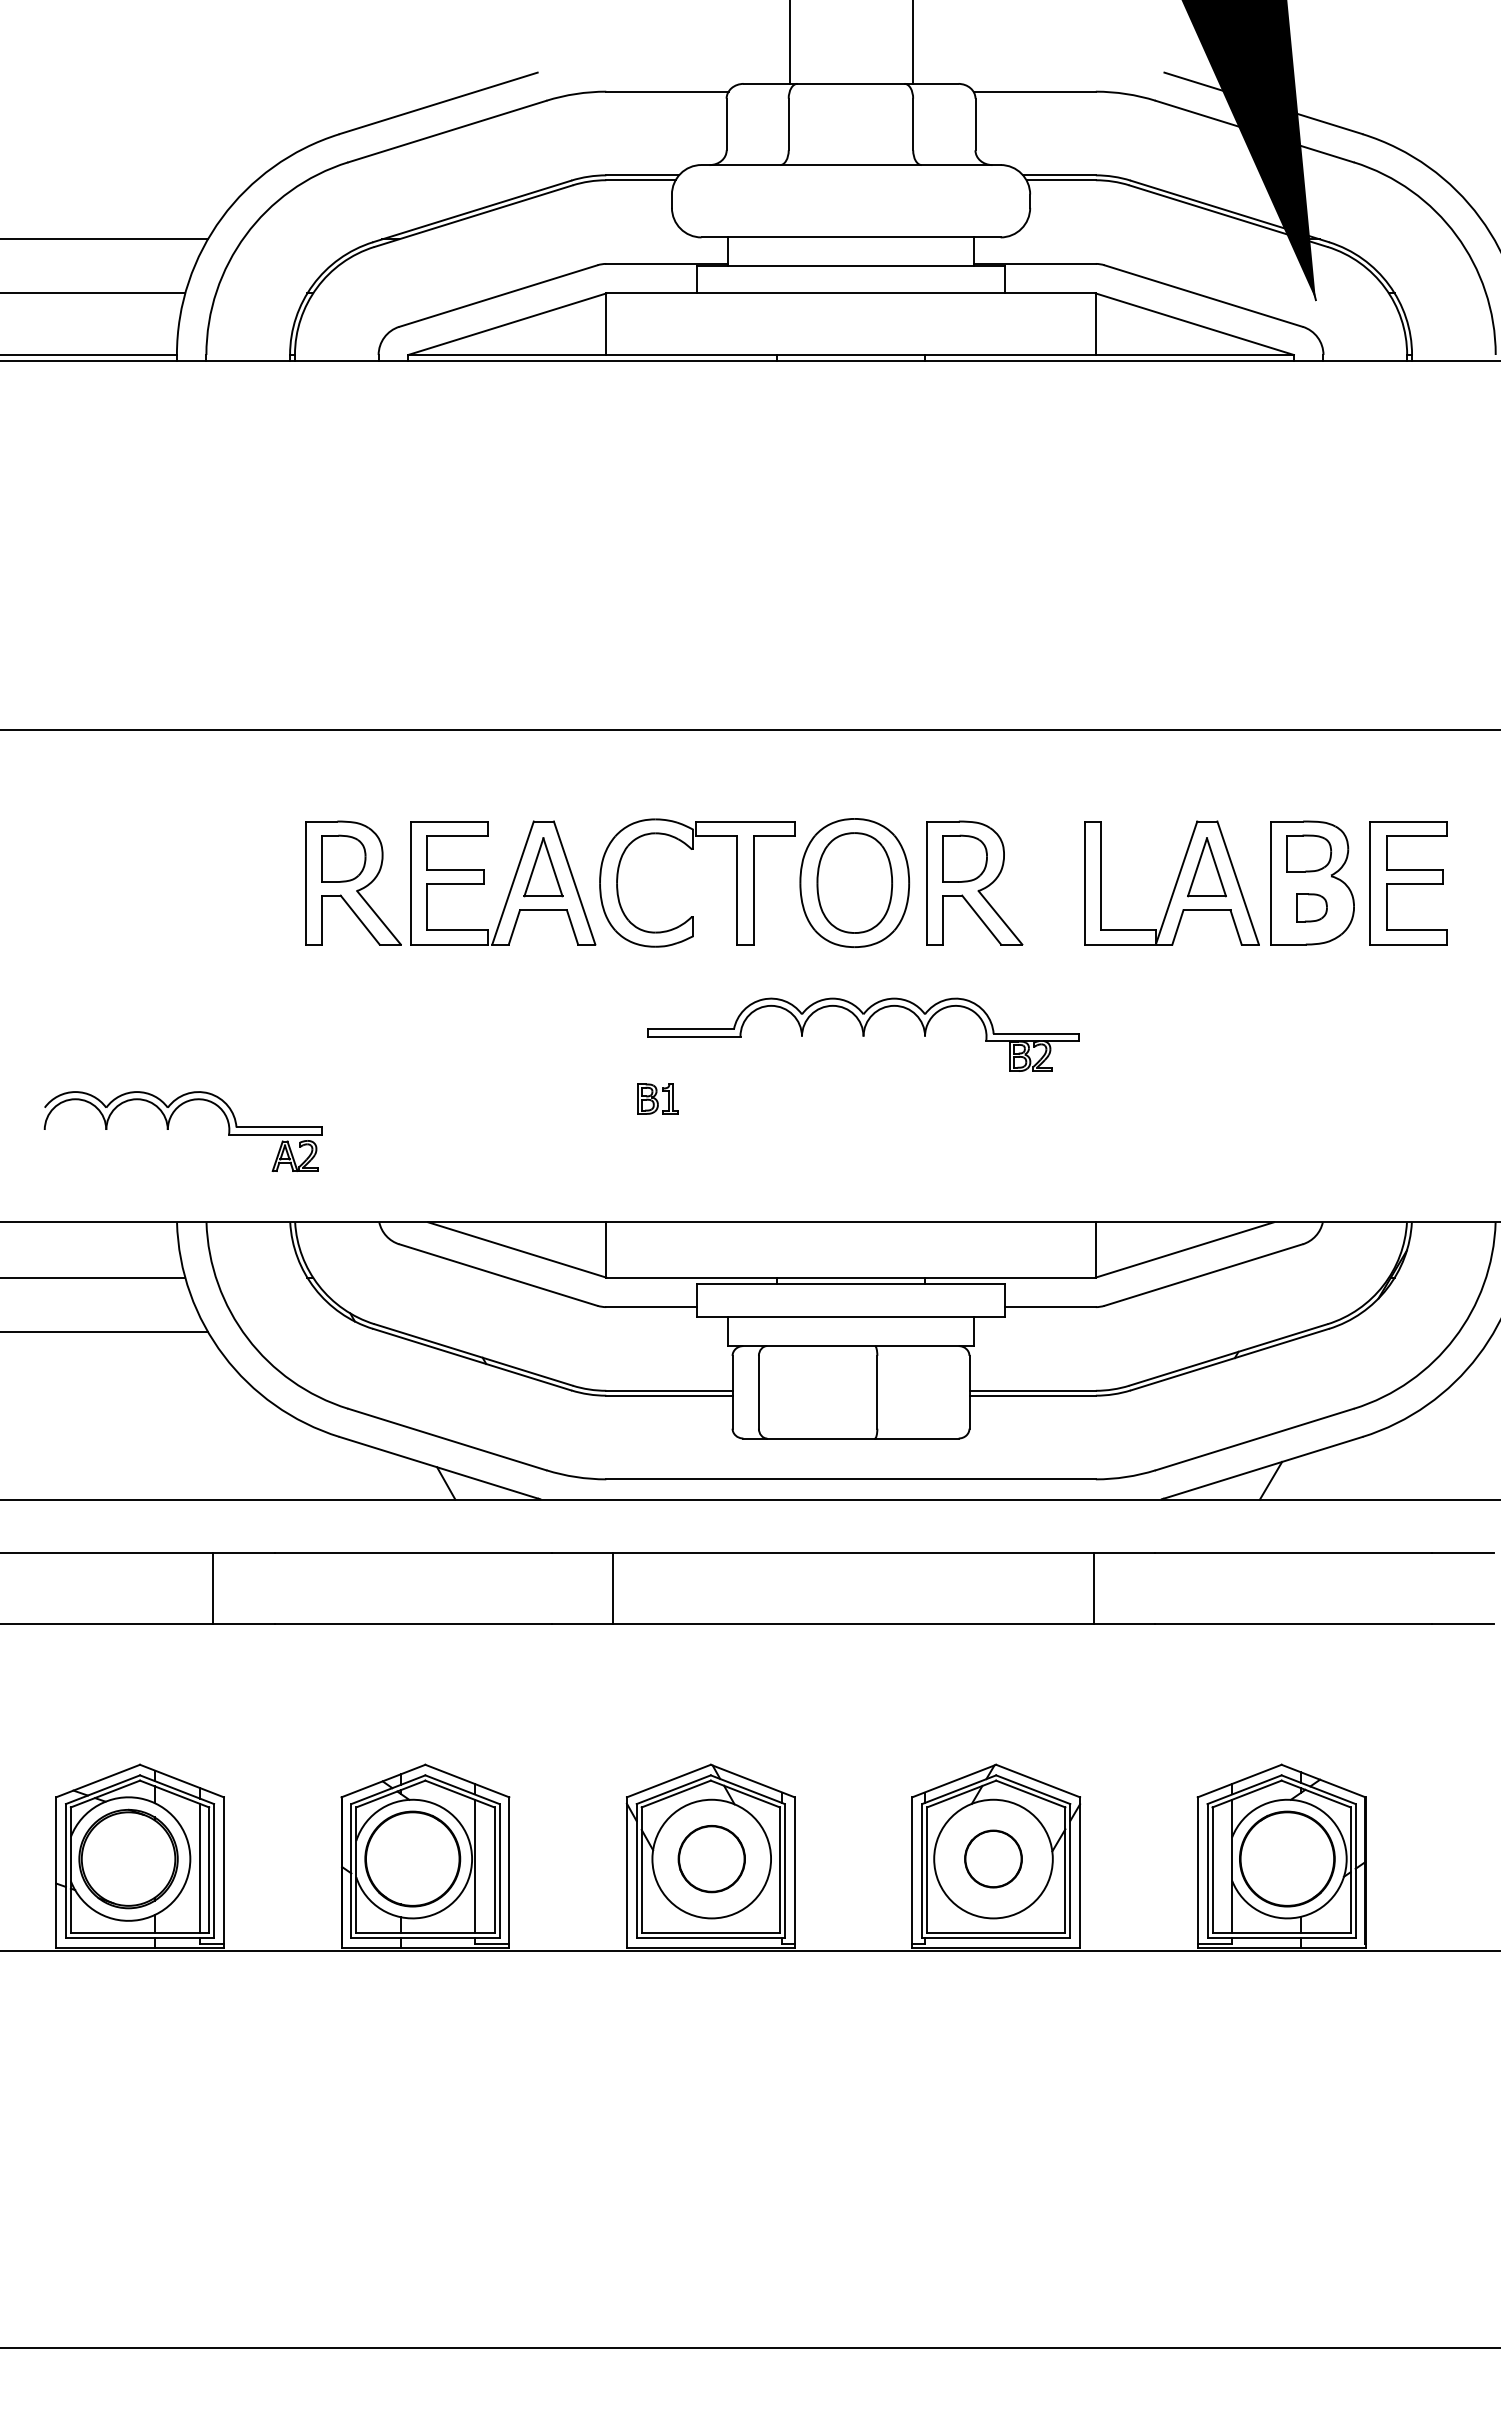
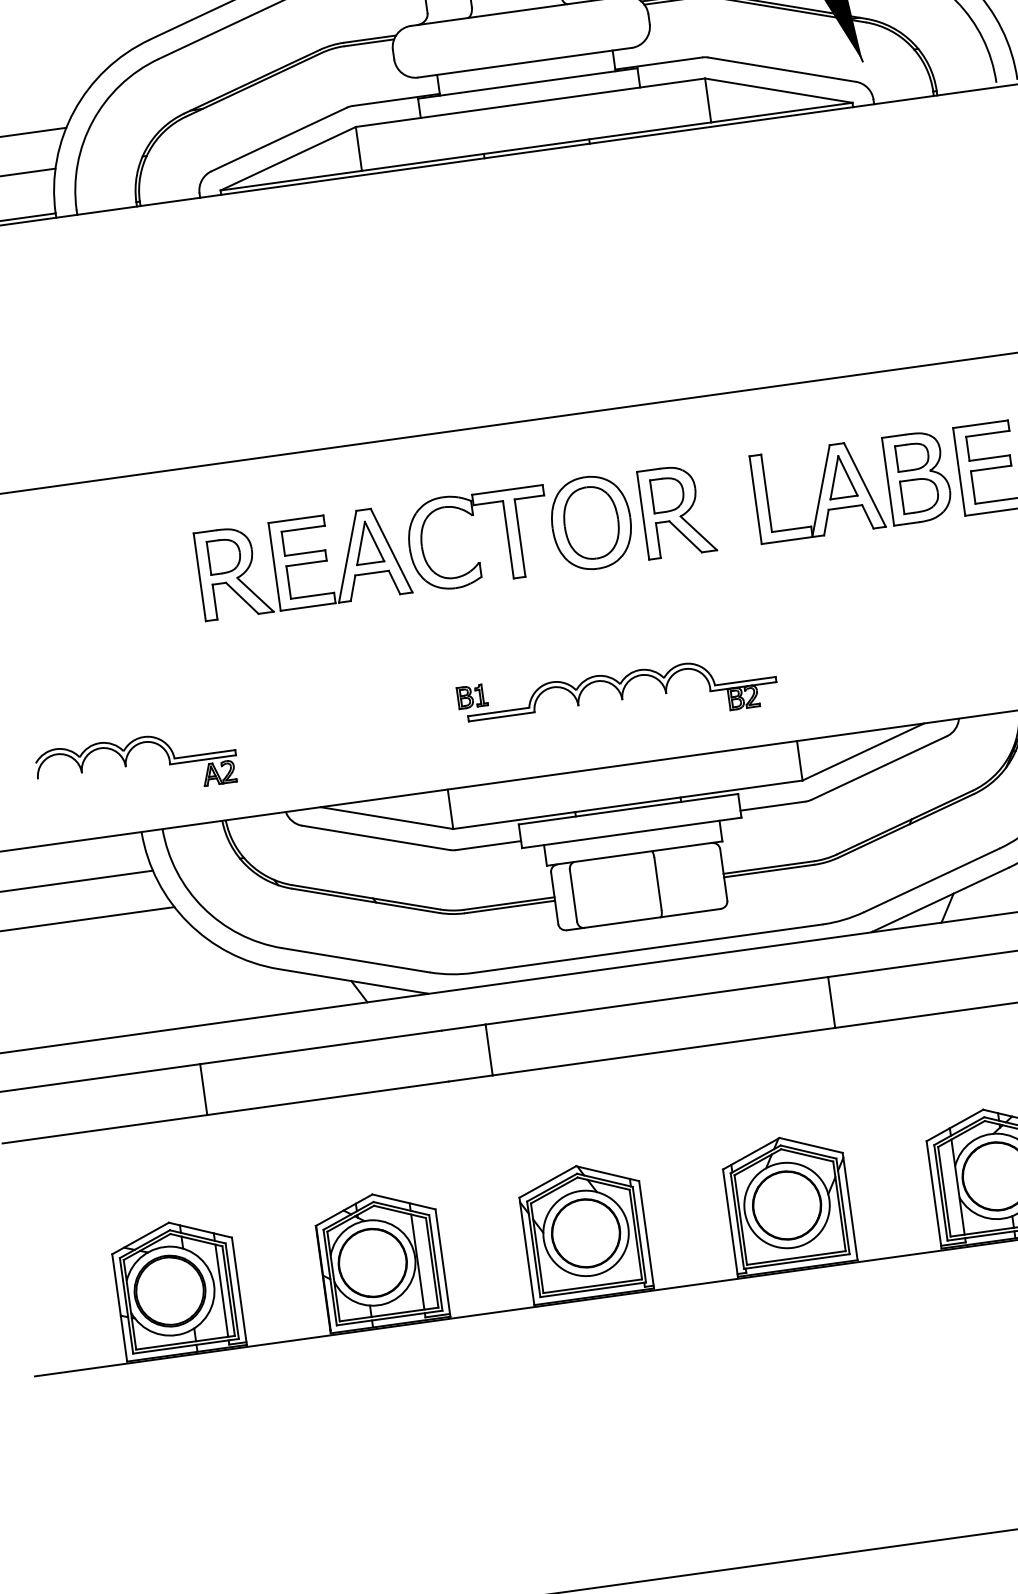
part: (1311, 907) -> (919, 495), size x1.67
part: (863, 1034) -> (622, 698), moved
part: (711, 1858) -> (585, 1233), size x1.43
part: (993, 1858) -> (787, 1205), size x1.67

